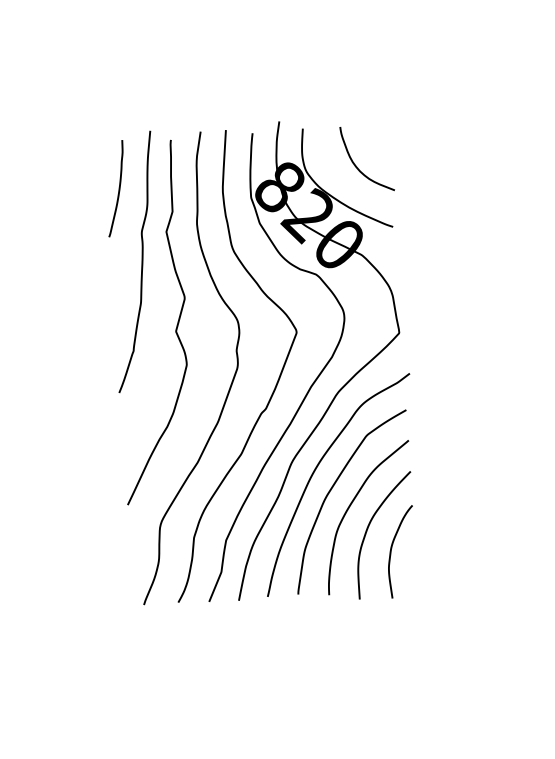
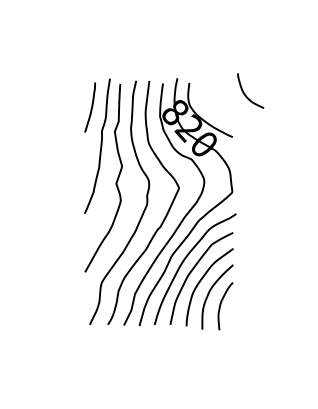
curve: (357, 164) -> (245, 93), moved

